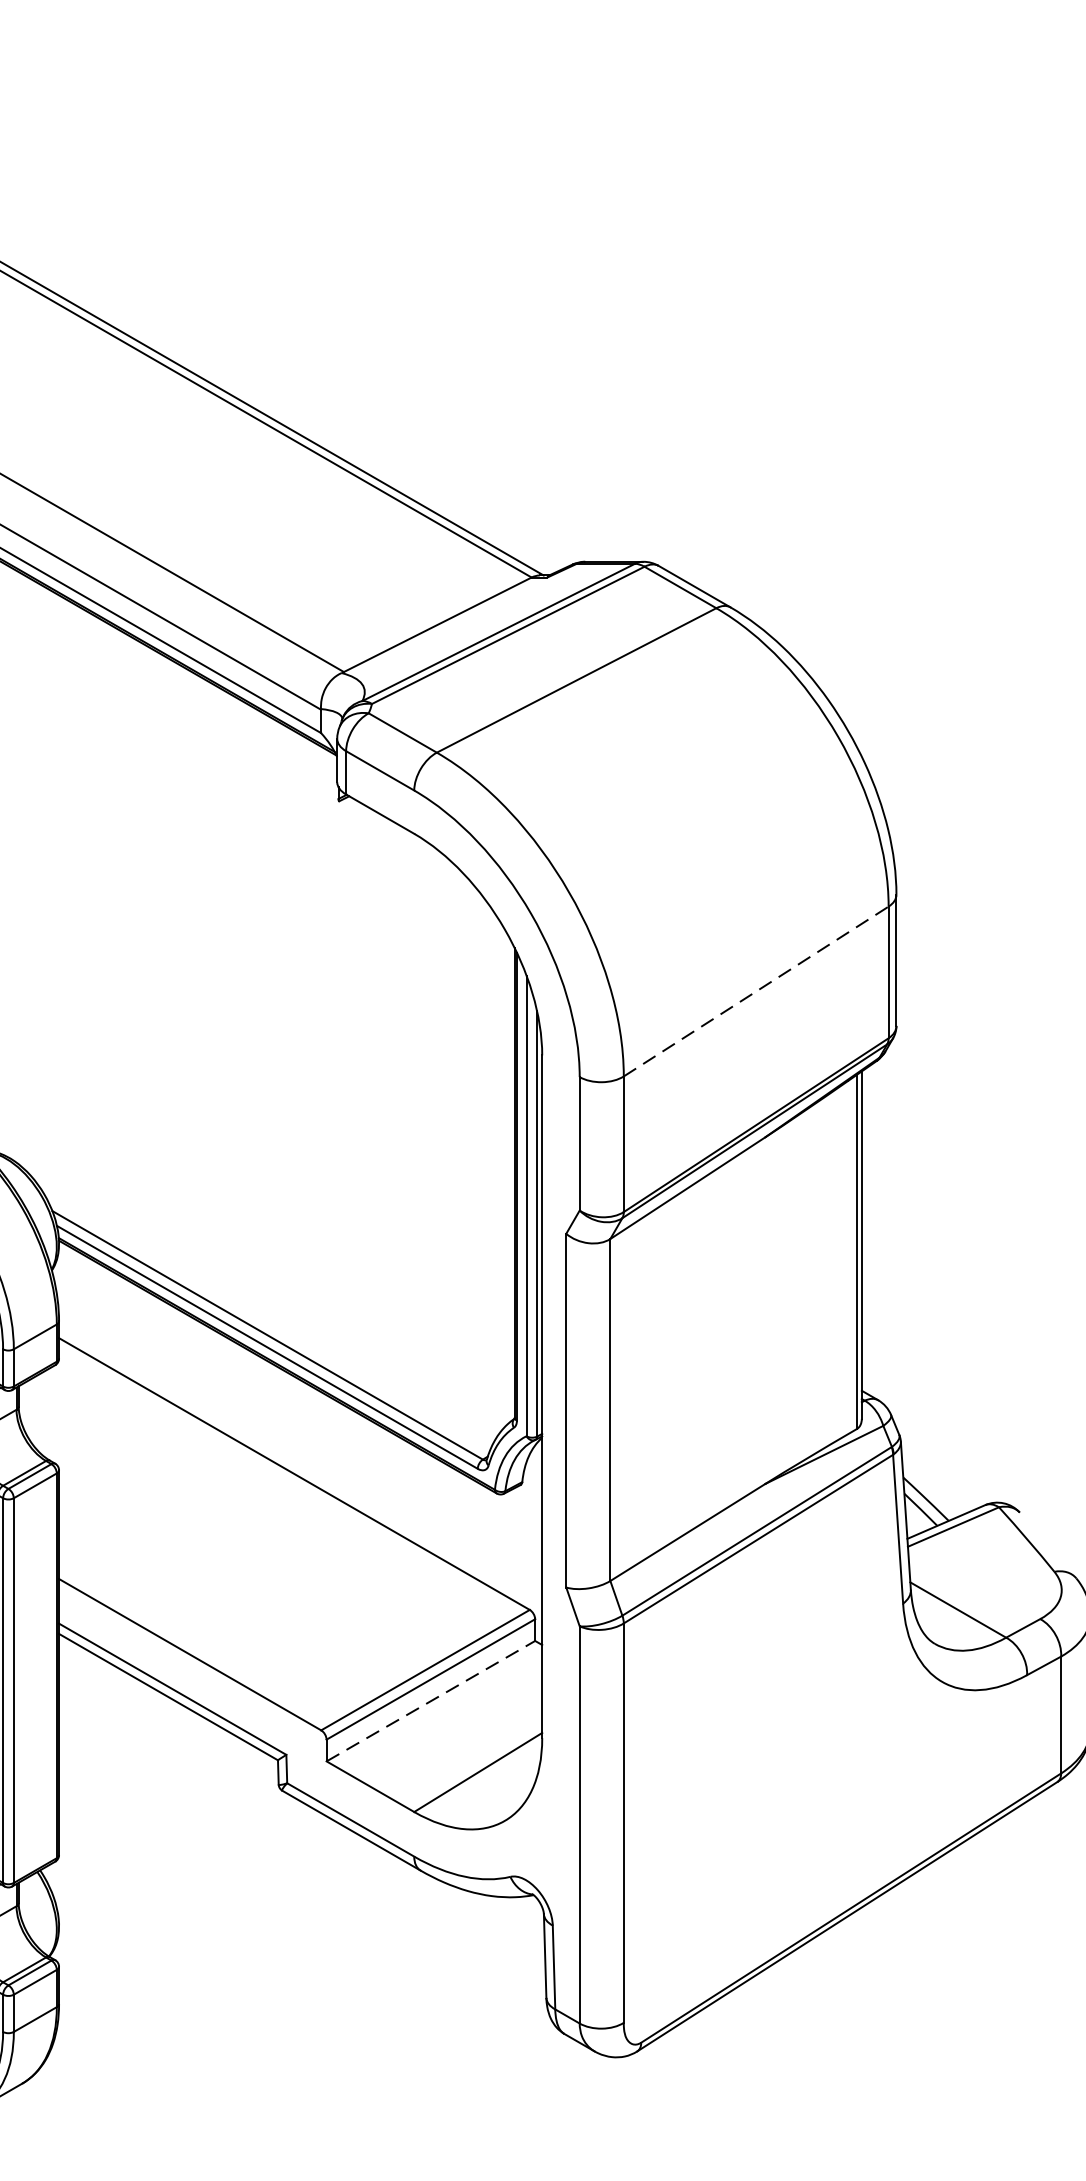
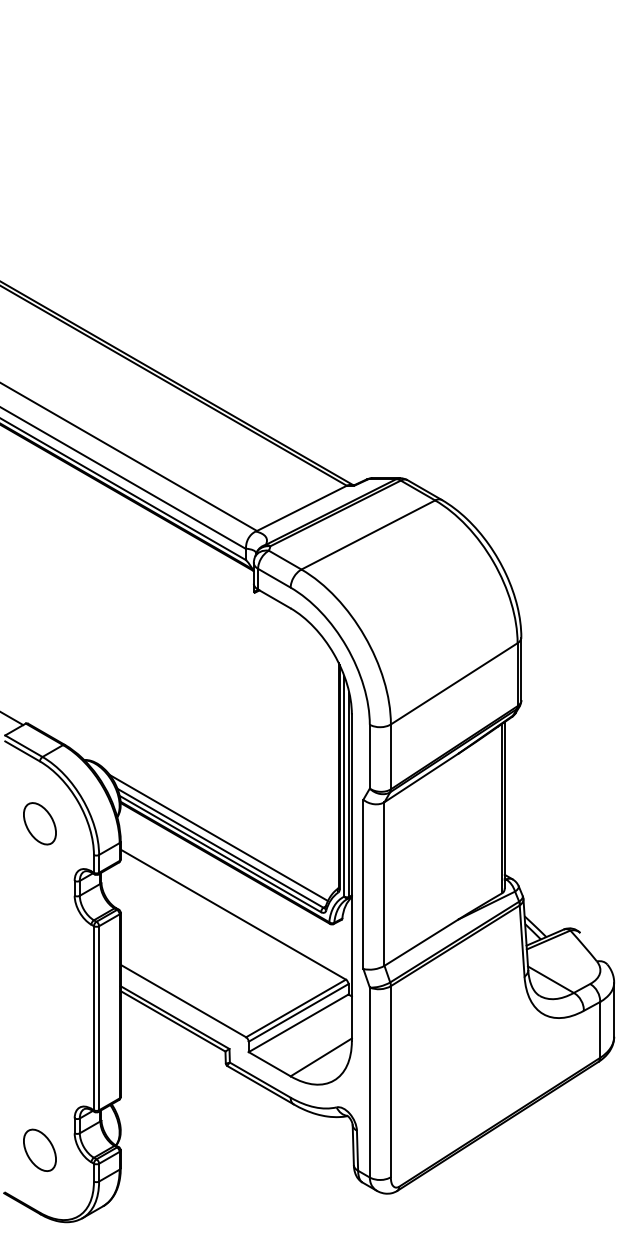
line: (756, 990) -> (454, 683), dashed -> solid
line: (263, 1314) -> (218, 838), added
line: (430, 1701) -> (298, 1023), dashed -> solid

